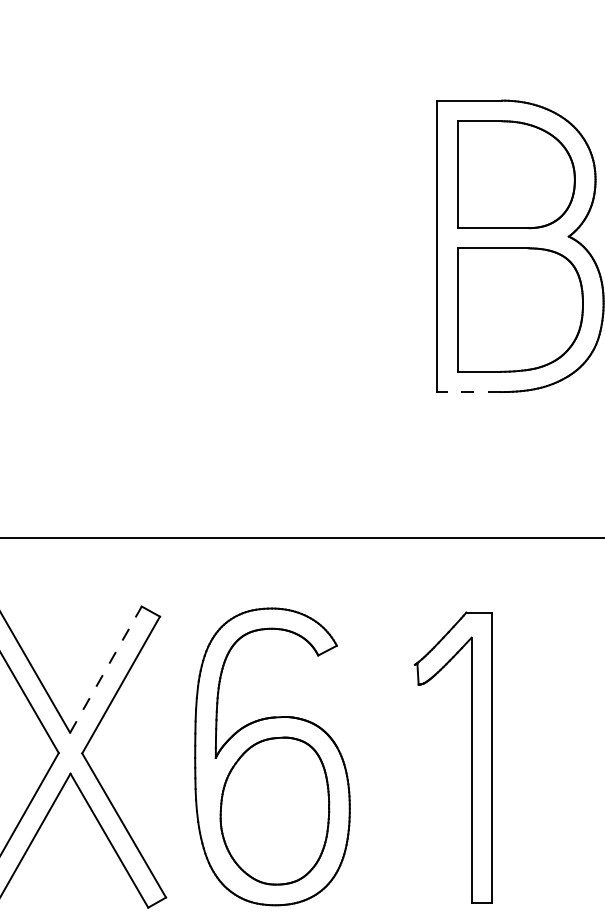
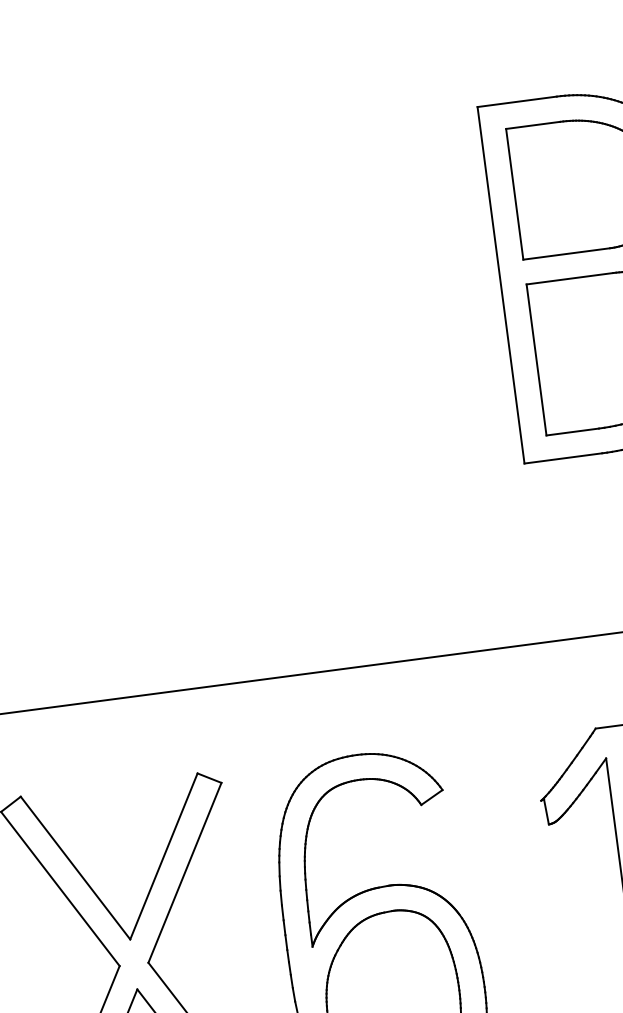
line: (469, 392) -> (563, 458), dashed -> solid
line: (105, 669) -> (163, 856), dashed -> solid

